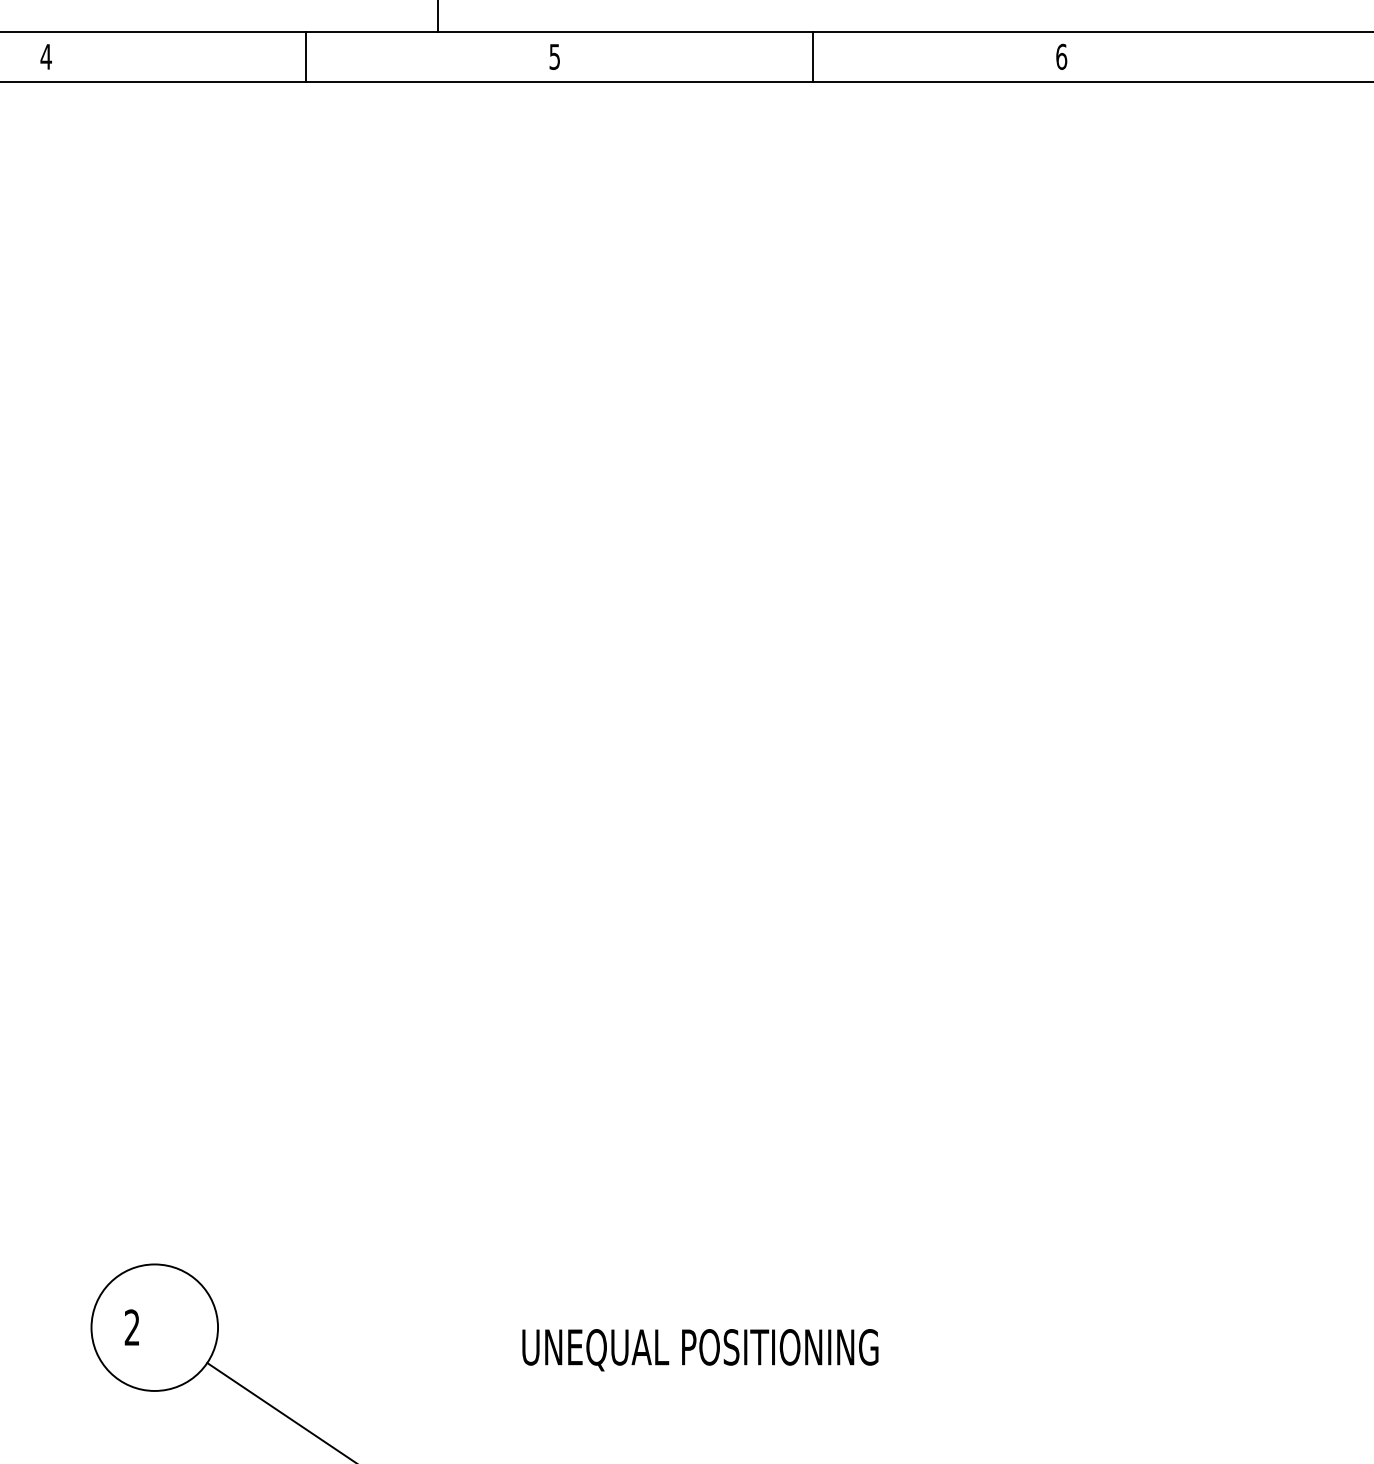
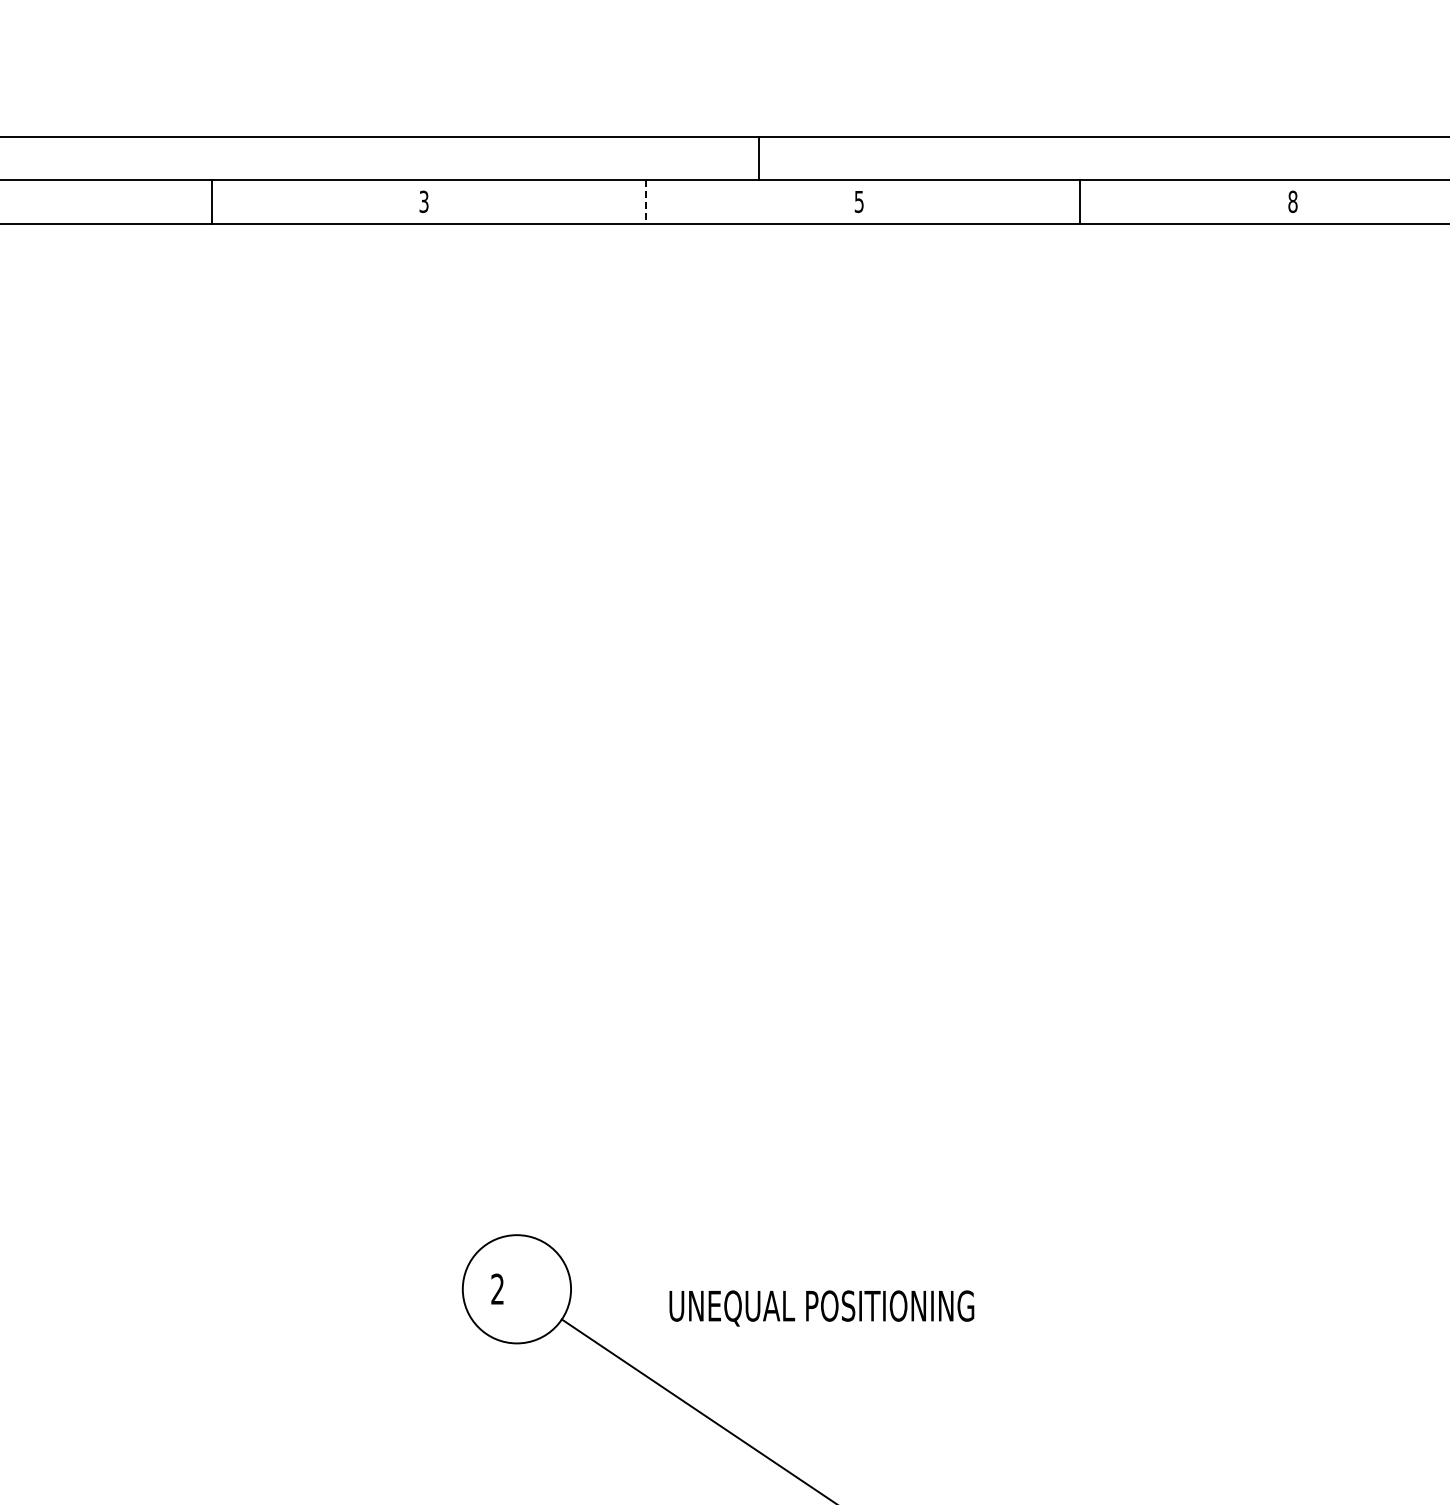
text: (45, 56) -> (423, 201), 4 -> 3
line: (305, 56) -> (645, 201), solid -> dashed
text: (1061, 56) -> (1292, 201), 6 -> 8
text: (699, 1350) -> (821, 1308), moved

